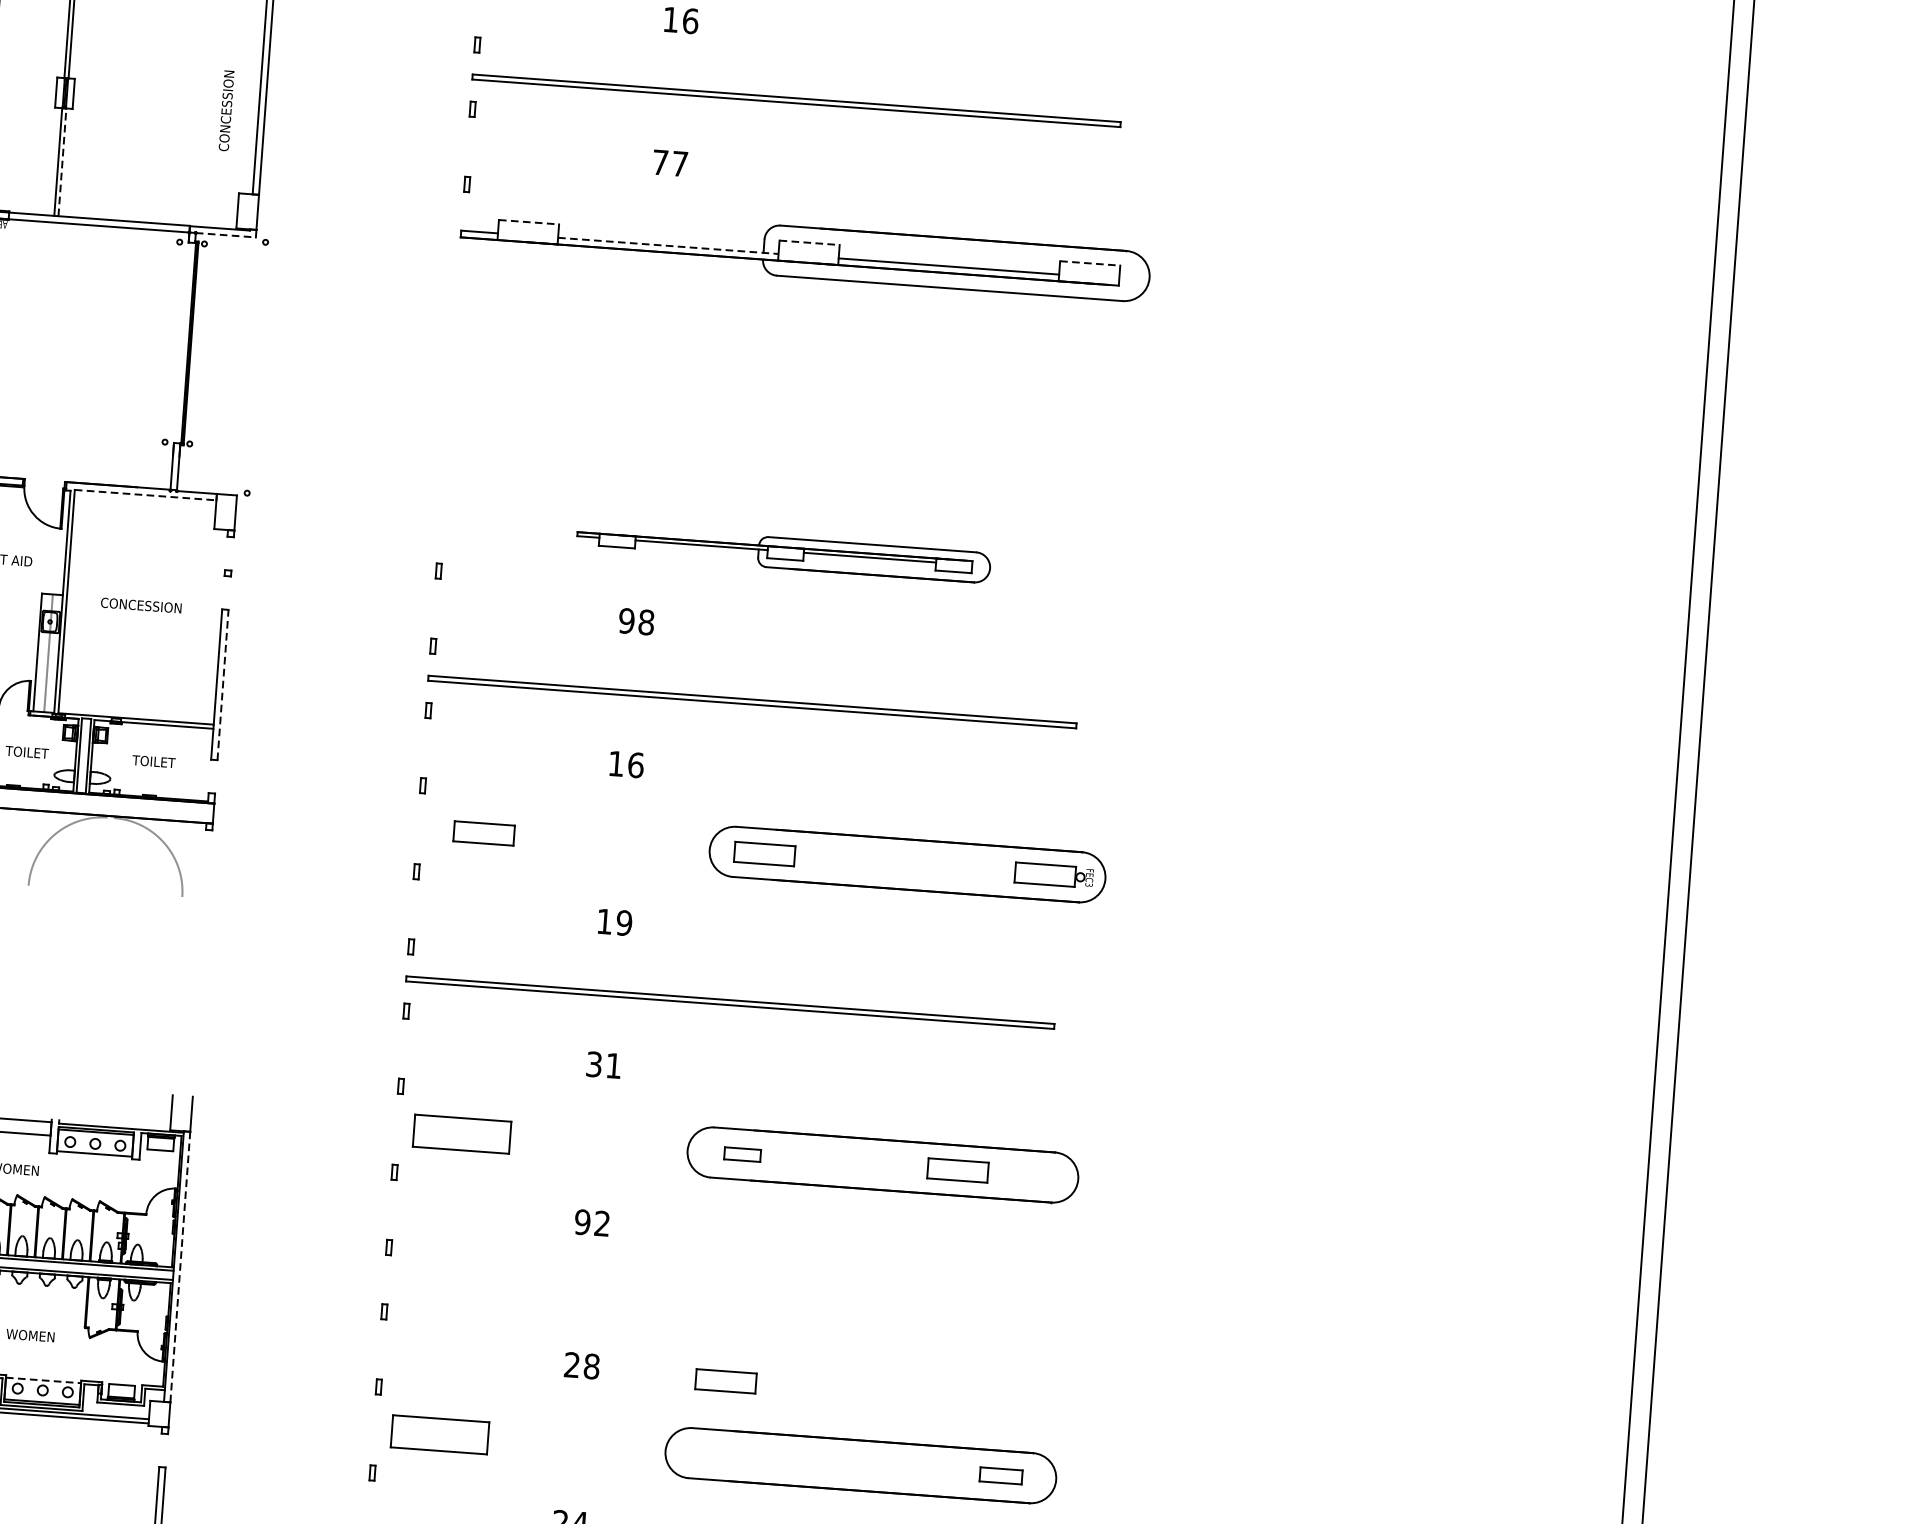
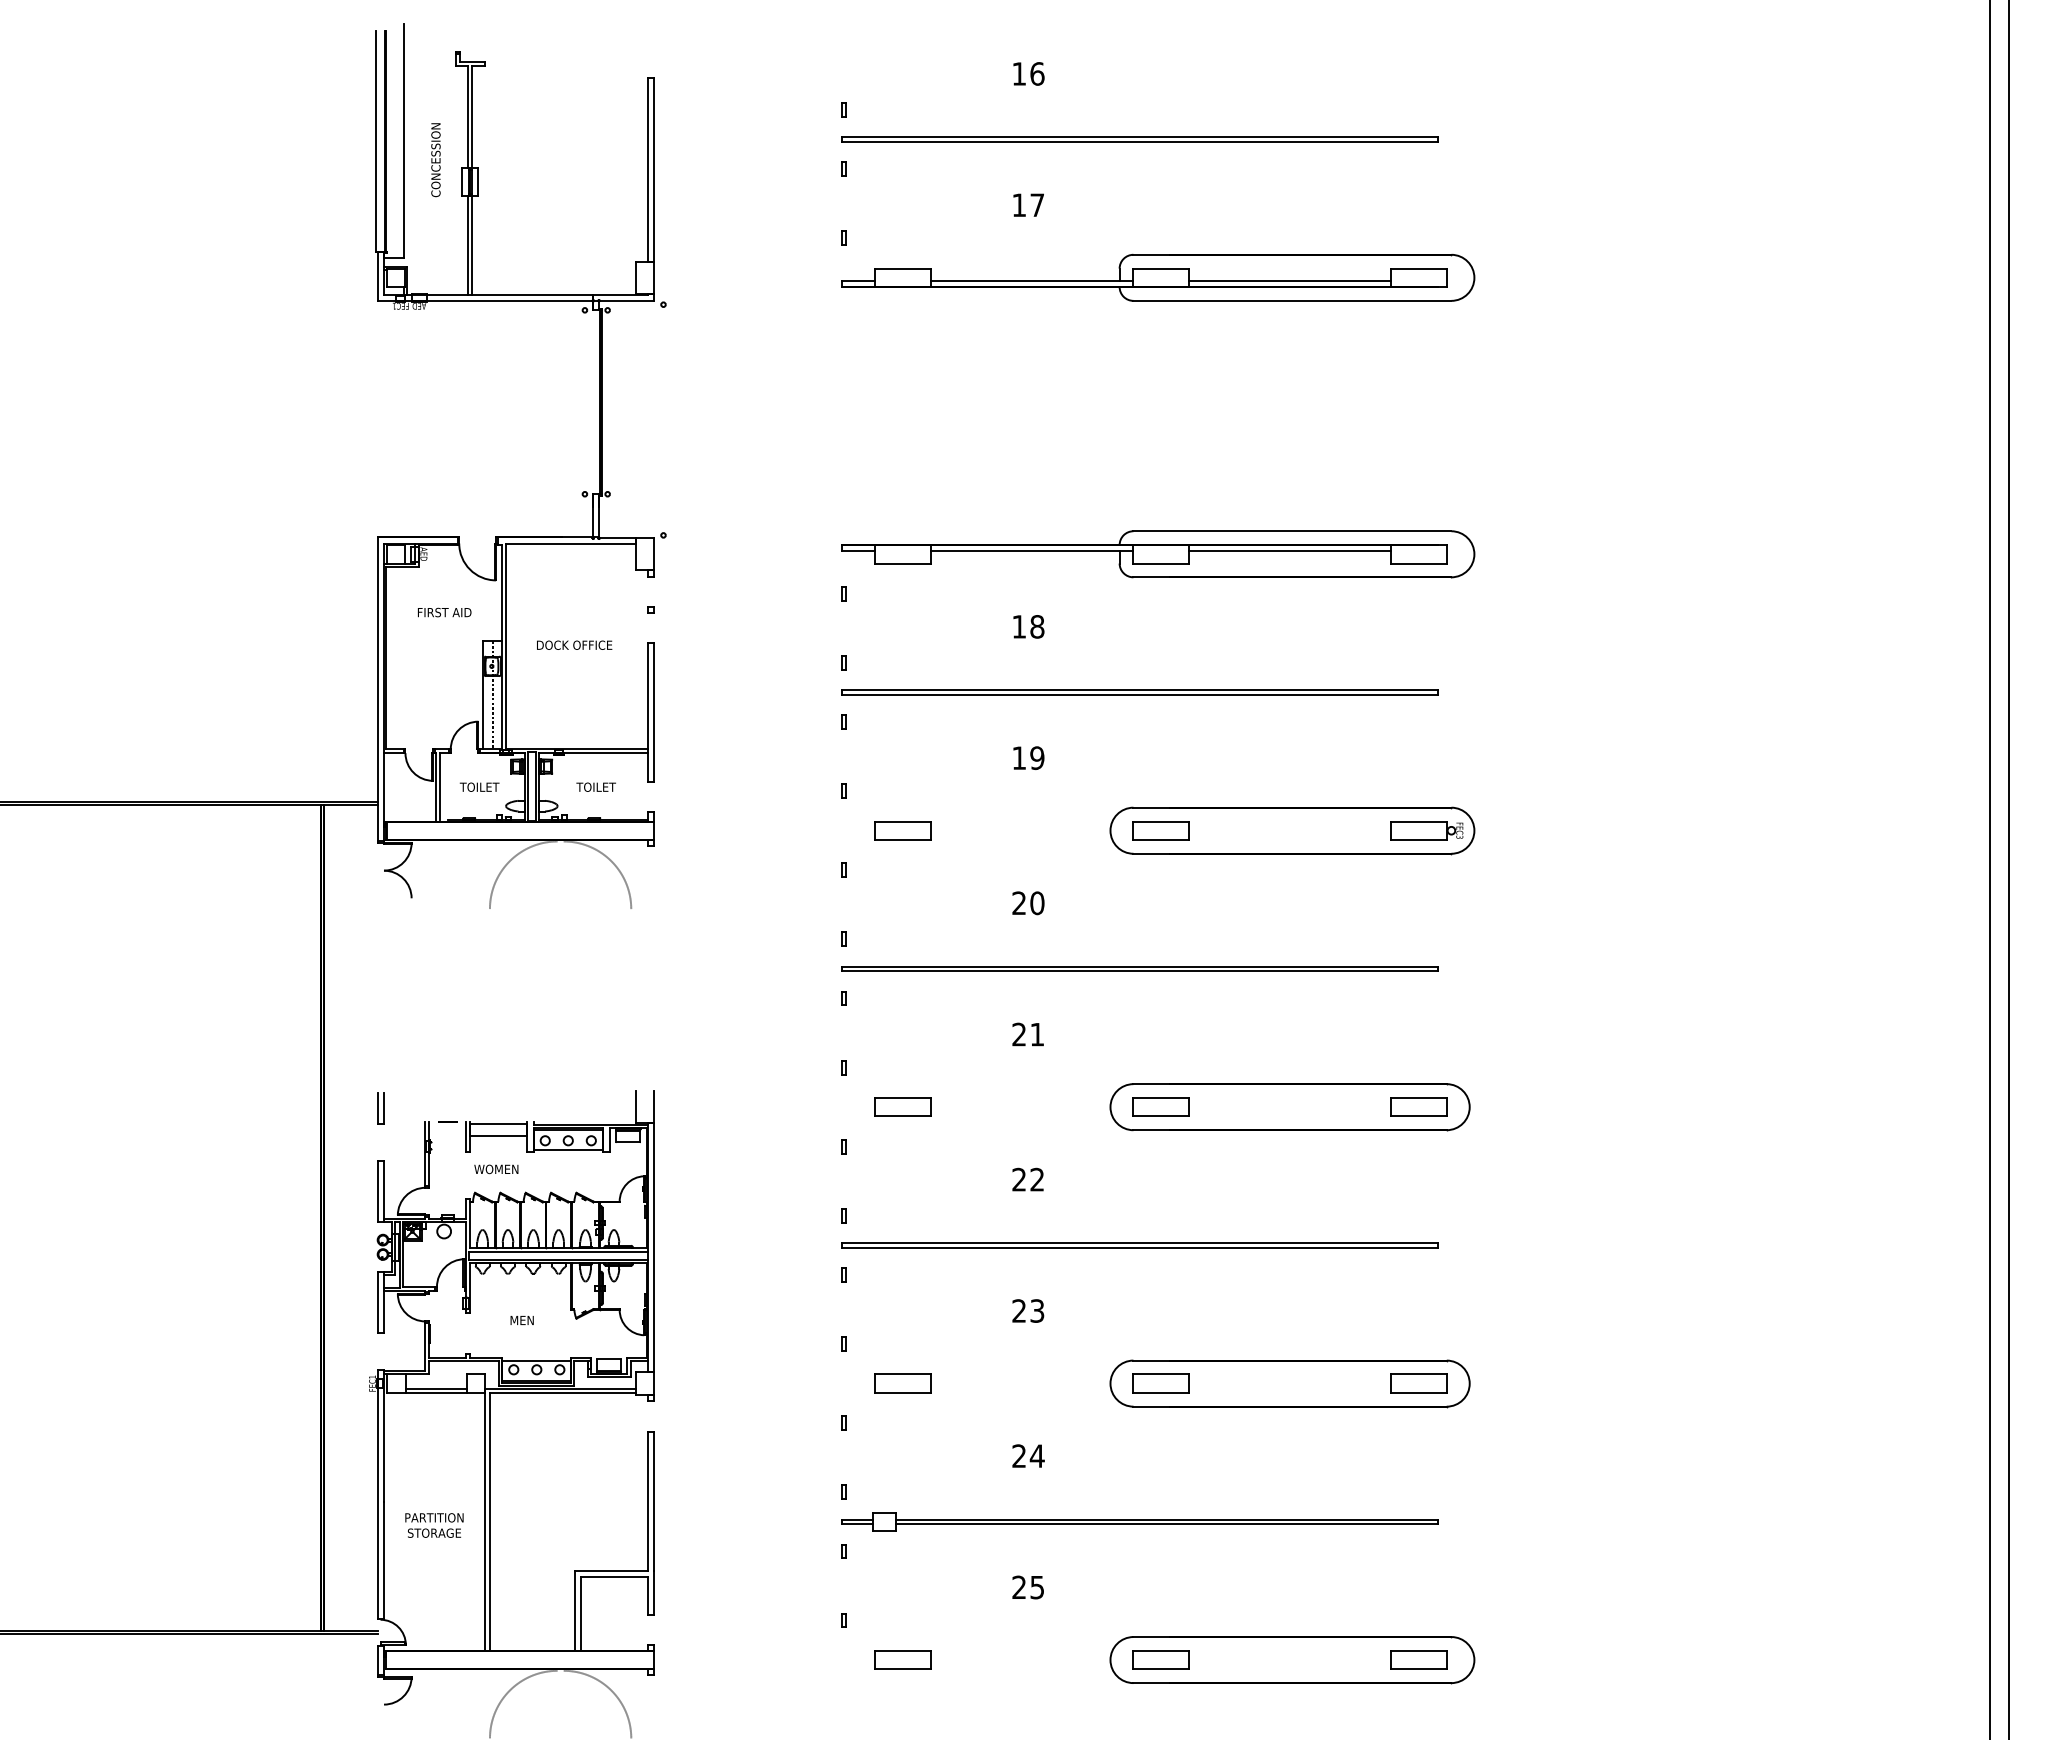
text: (226, 111) -> (435, 160), moved
text: (659, 161) -> (1018, 204), 77 -> 17
line: (62, 162) -> (472, 245), dashed -> solid
line: (529, 222) -> (903, 268), dashed -> solid
line: (225, 234) -> (626, 300), dashed -> solid
line: (810, 242) -> (1161, 268), dashed -> solid
line: (668, 245) -> (1032, 280), dashed -> solid
line: (1090, 263) -> (1419, 268), dashed -> solid
line: (146, 495) -> (571, 544), dashed -> solid
part: (783, 553) -> (1158, 554), size x1.67
text: (141, 604) -> (574, 644), CONCESSION -> DOCK OFFICE
text: (627, 620) -> (1019, 626), 98 -> 18
line: (223, 683) -> (654, 711), dashed -> solid
text: (636, 765) -> (1037, 758), 16 -> 19
text: (614, 922) -> (1028, 903), 19 -> 20
text: (594, 1064) -> (1019, 1034), 31 -> 21
part: (461, 1133) -> (902, 1106), size x0.62
part: (742, 1153) -> (1160, 1106), size x1.67
part: (957, 1169) -> (1418, 1106), moved
text: (582, 1222) -> (1019, 1179), 92 -> 22
line: (180, 1266) -> (654, 1247), dashed -> solid
part: (708, 1303) -> (1139, 1245), added
text: (30, 1335) -> (521, 1320), WOMEN -> MEN
text: (592, 1365) -> (1037, 1310), 28 -> 23
line: (43, 1380) -> (536, 1360), dashed -> solid
part: (725, 1381) -> (1160, 1383), moved
part: (439, 1434) -> (902, 1383), size x0.62
part: (1000, 1475) -> (1418, 1383), size x1.43

